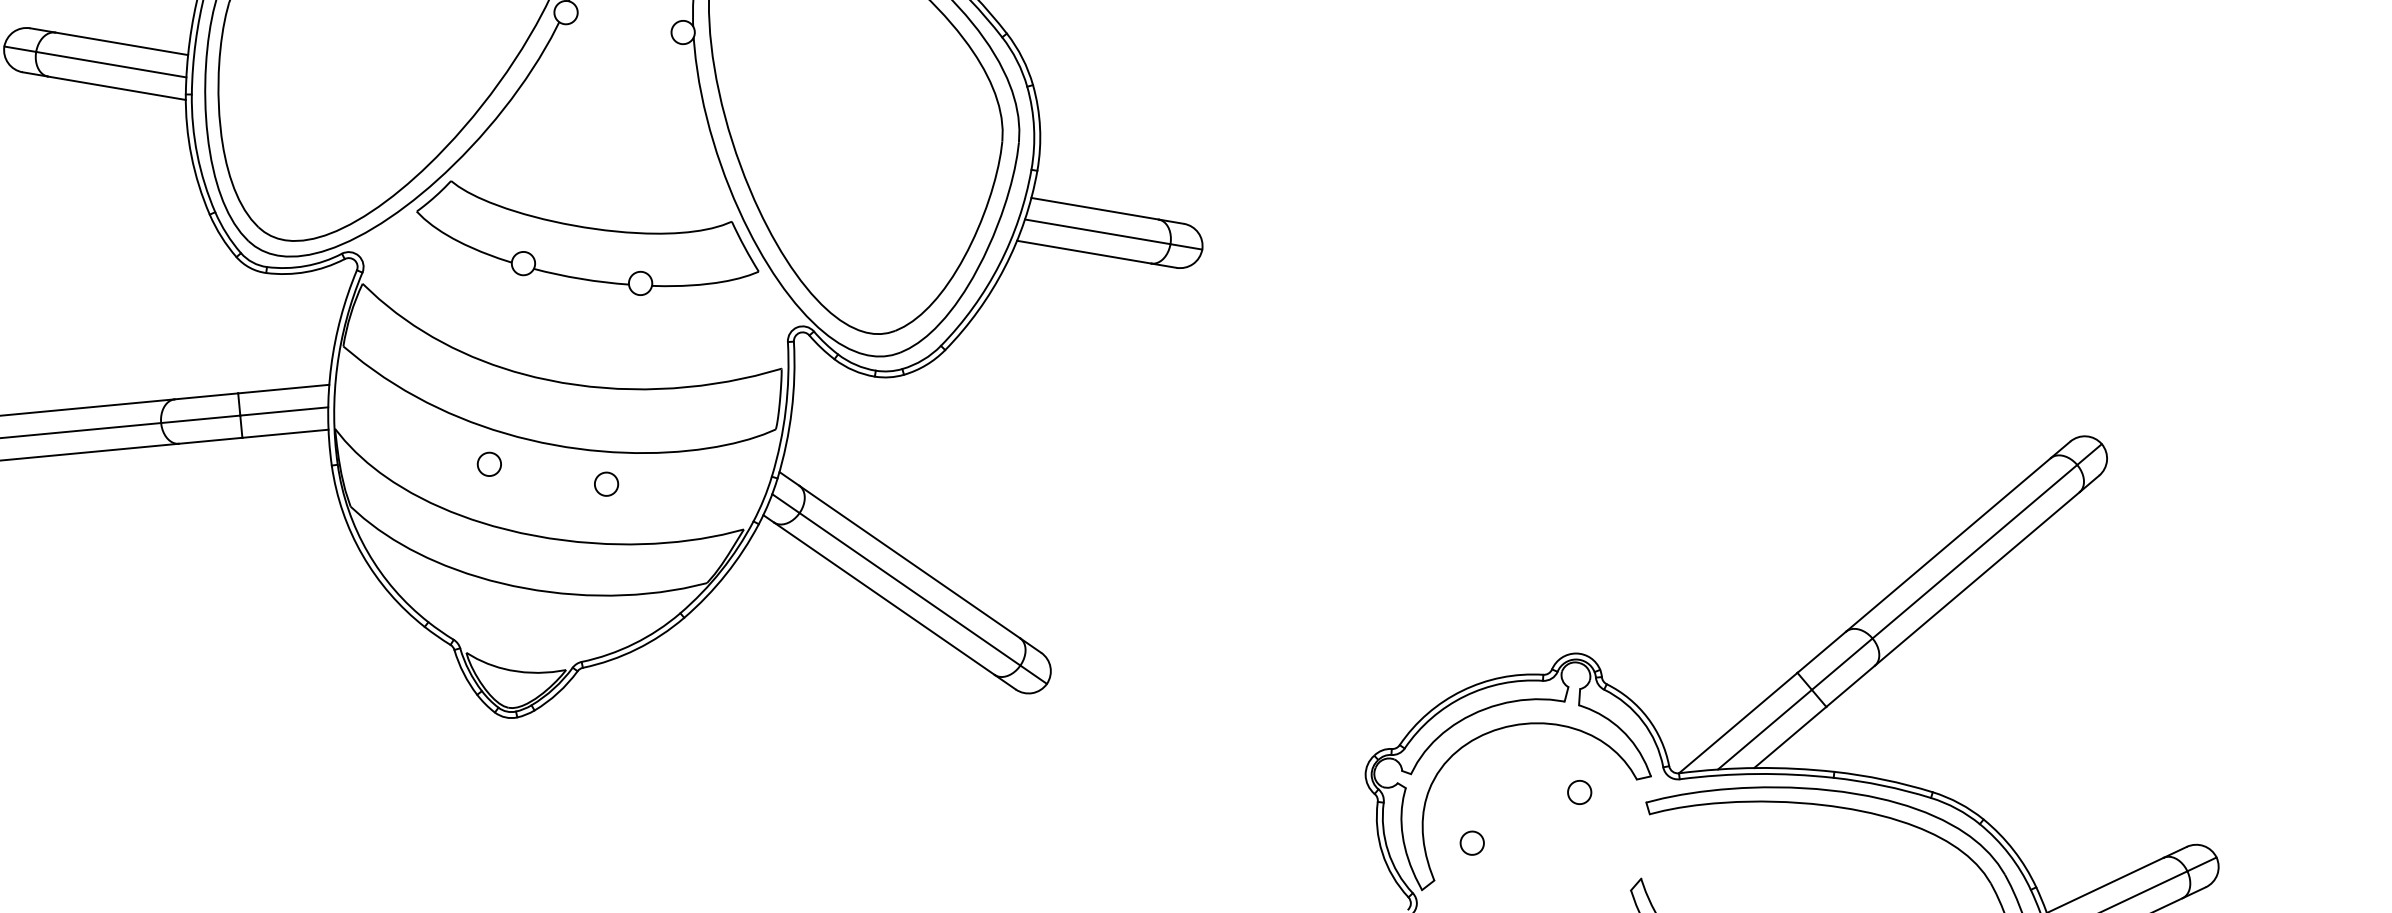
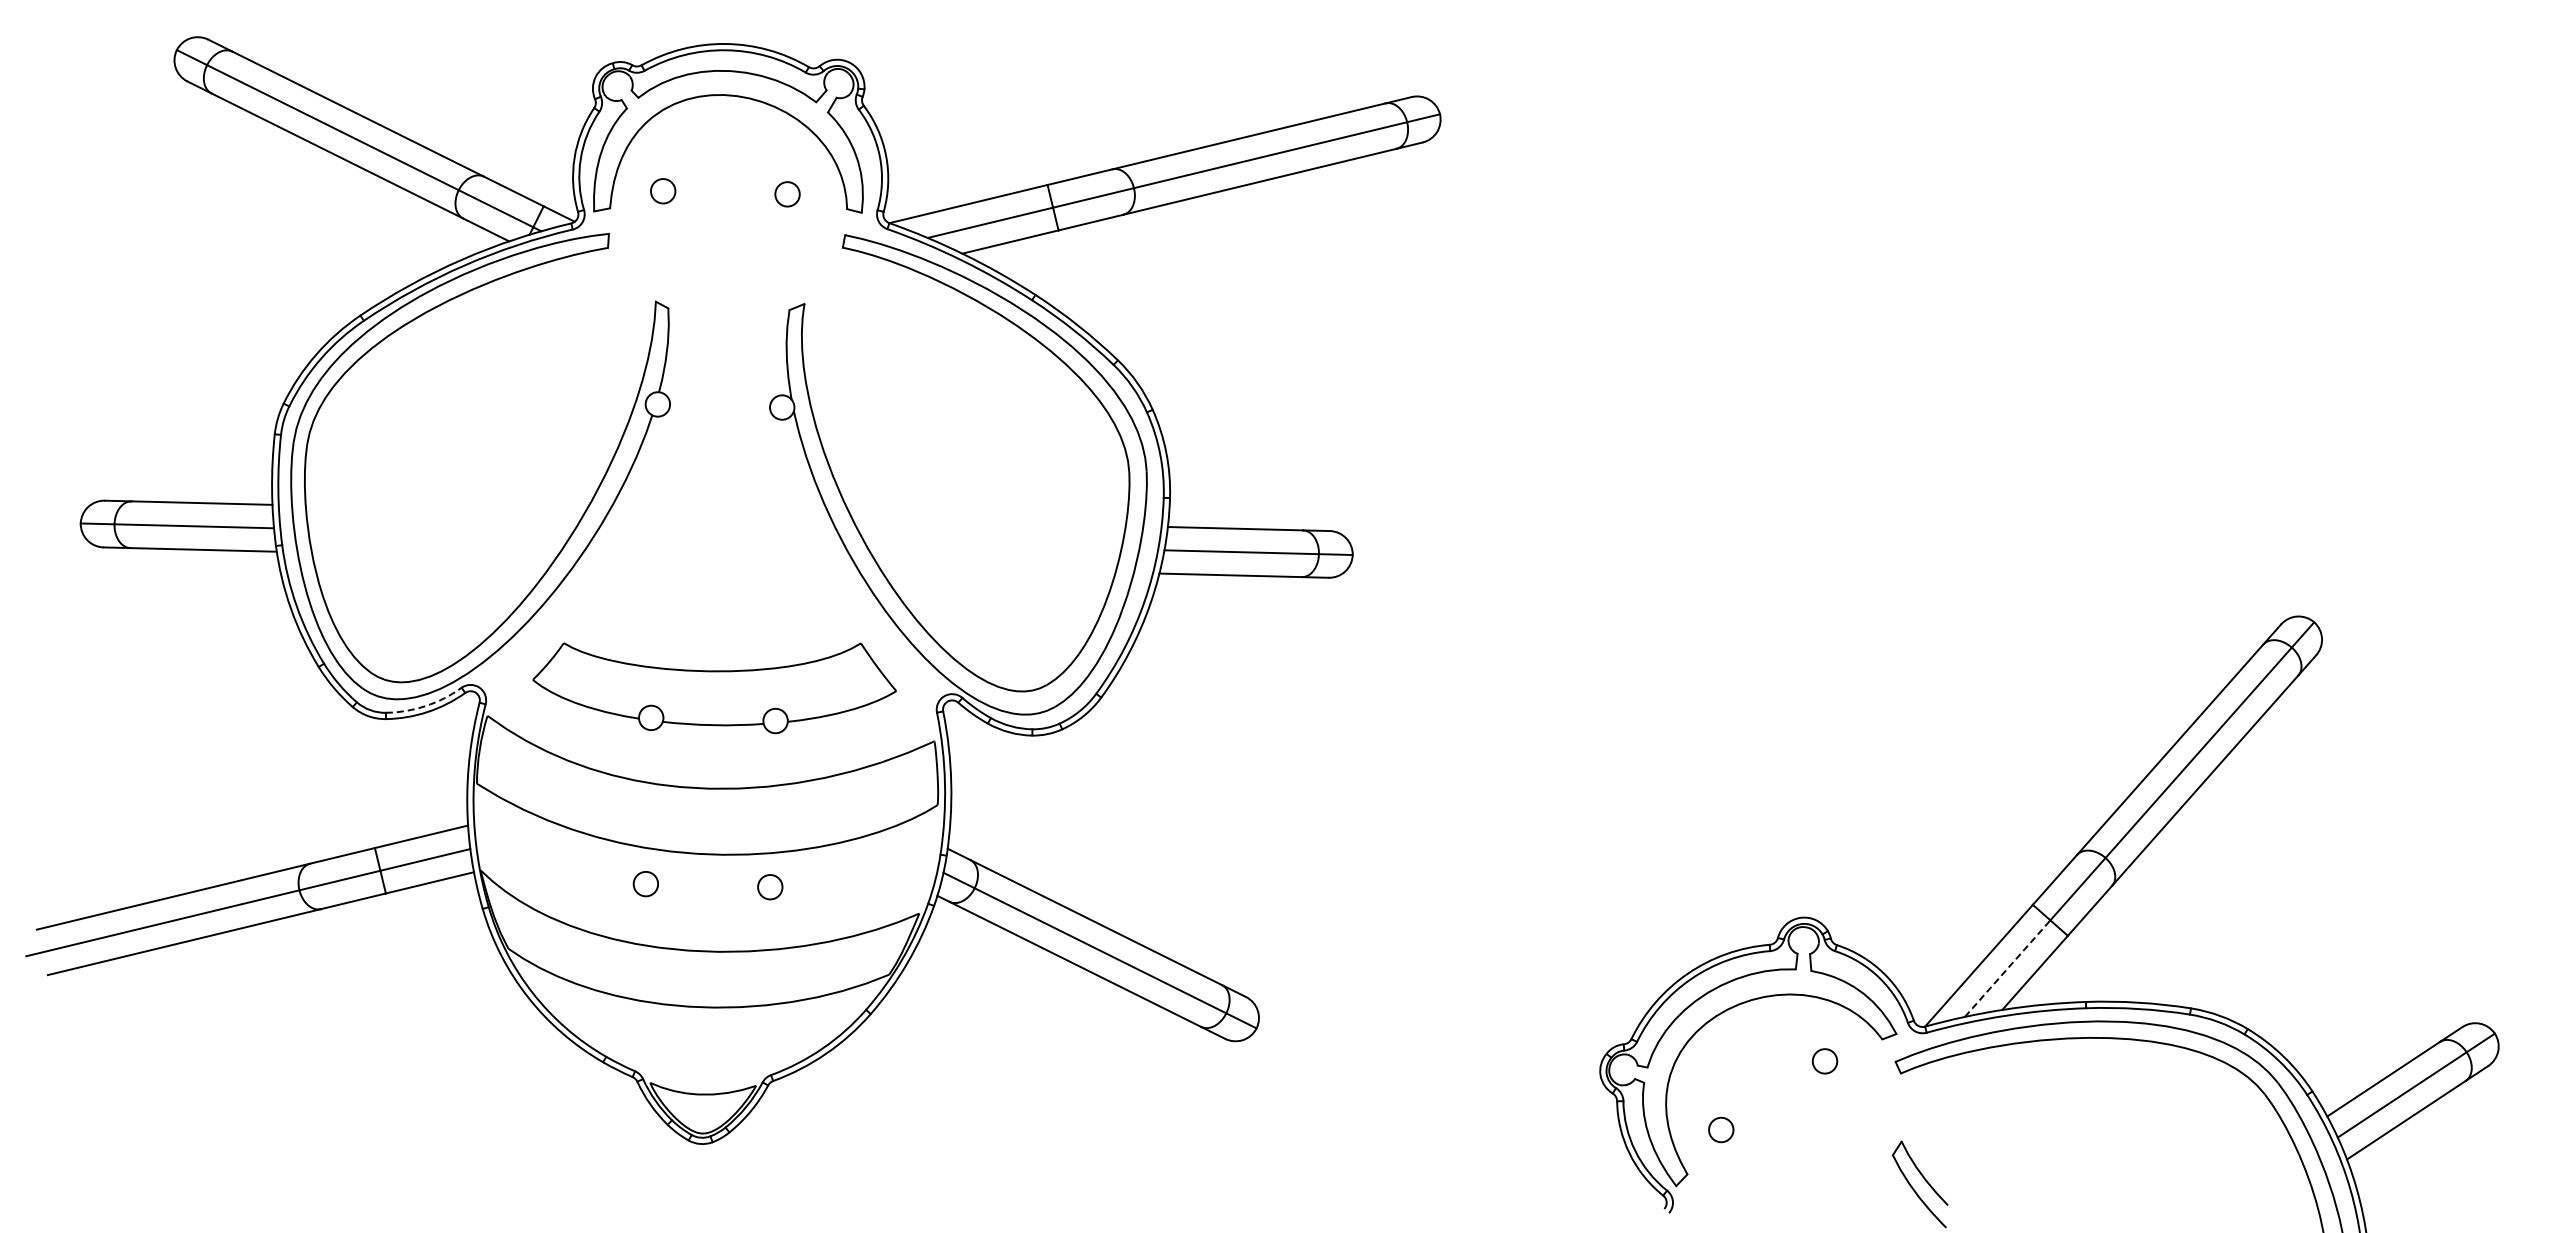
part: (587, 244) -> (714, 688), moved
arc: (305, 266) -> (425, 706), solid -> dashed
line: (1765, 729) -> (2008, 968), solid -> dashed

